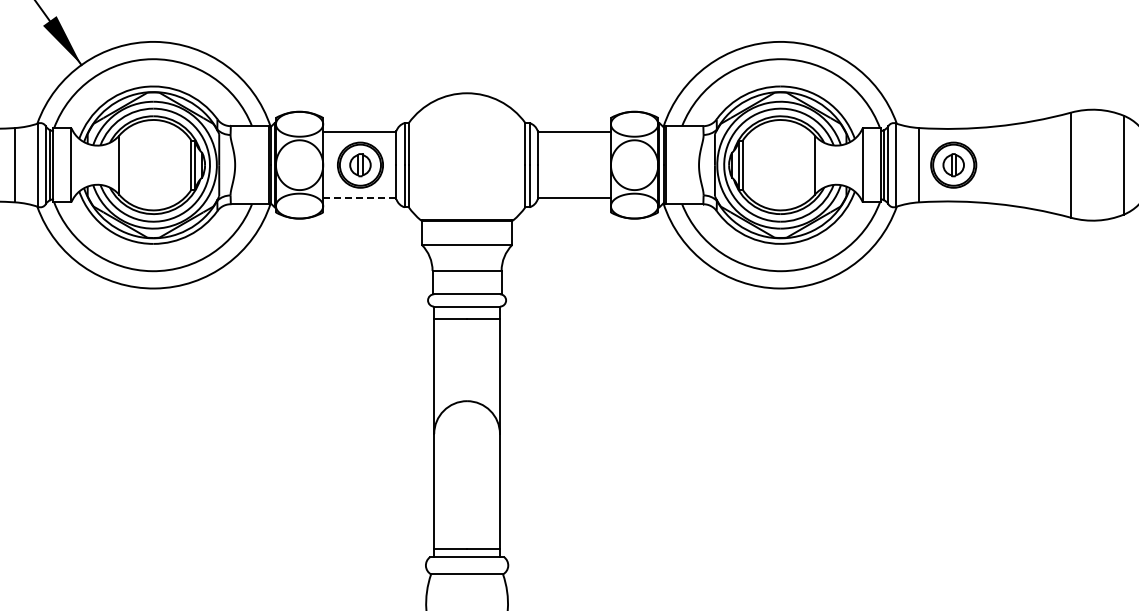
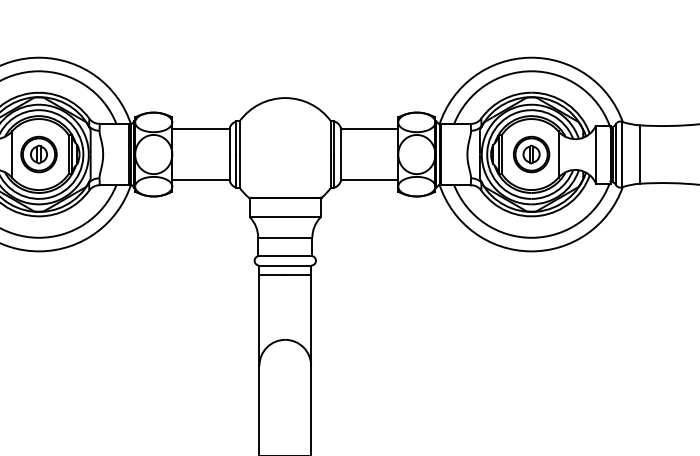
part: (360, 164) -> (39, 154), moved
part: (953, 164) -> (531, 154), moved
line: (359, 198) -> (200, 180), dashed -> solid

